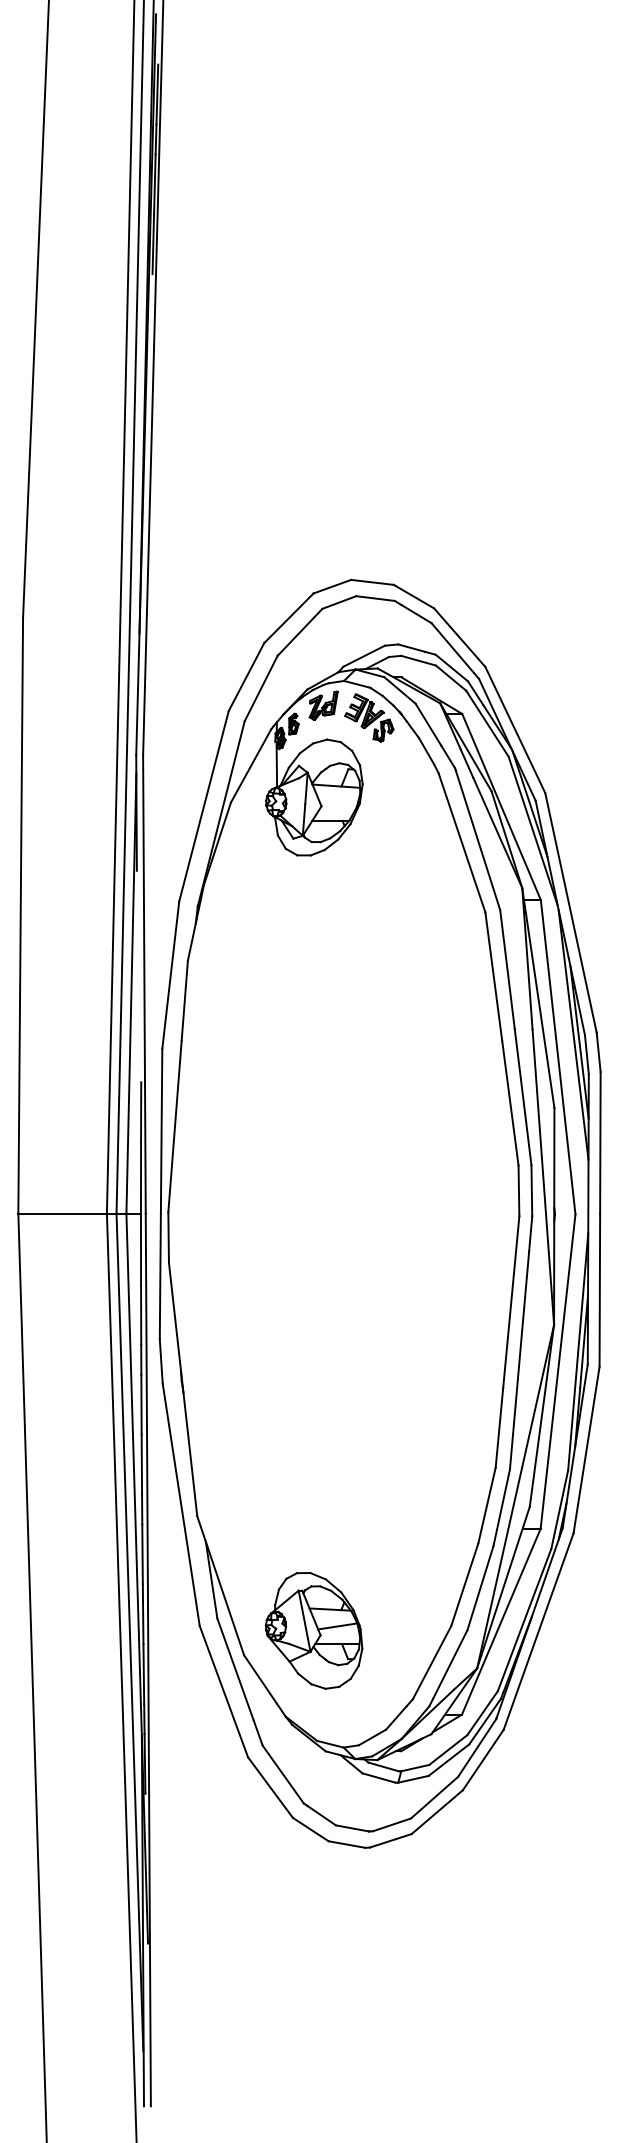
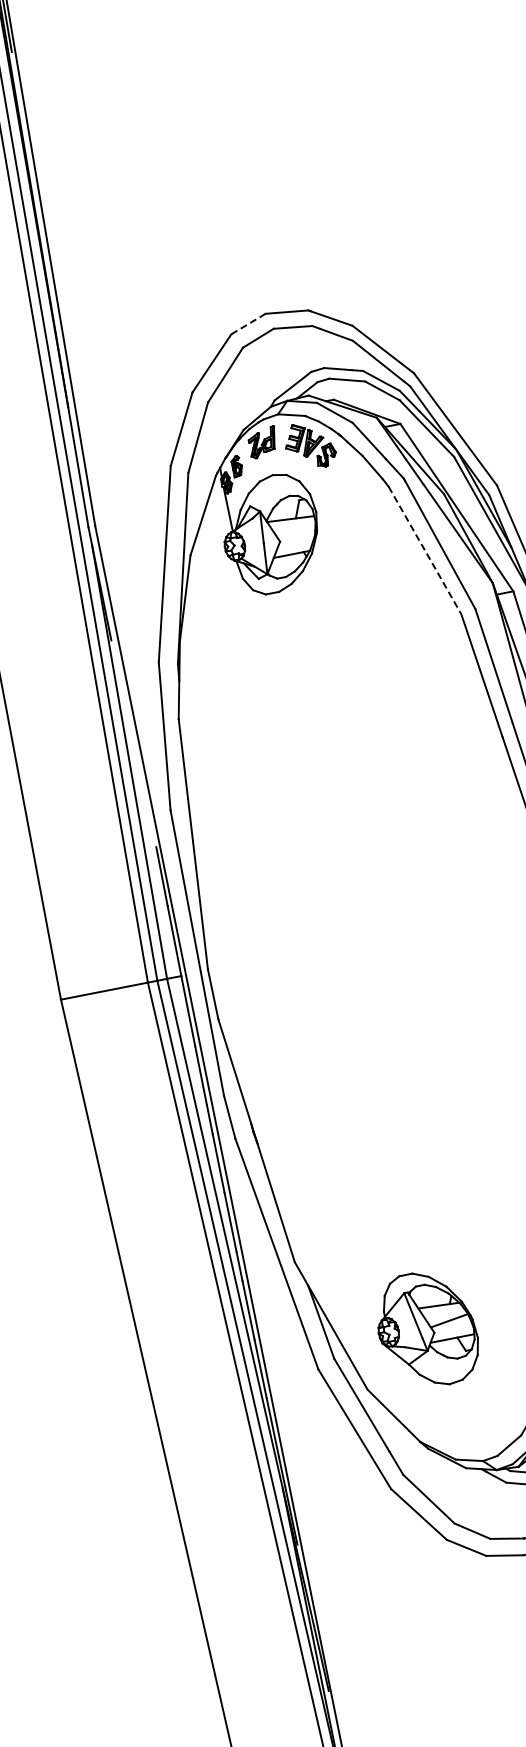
line: (332, 586) -> (248, 323), solid -> dashed
line: (462, 843) -> (425, 551), solid -> dashed
part: (313, 1630) -> (426, 1329), moved

